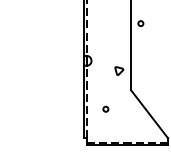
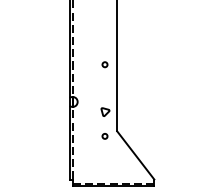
circle: (140, 23) -> (104, 64), moved
circle: (105, 109) -> (104, 136), moved

